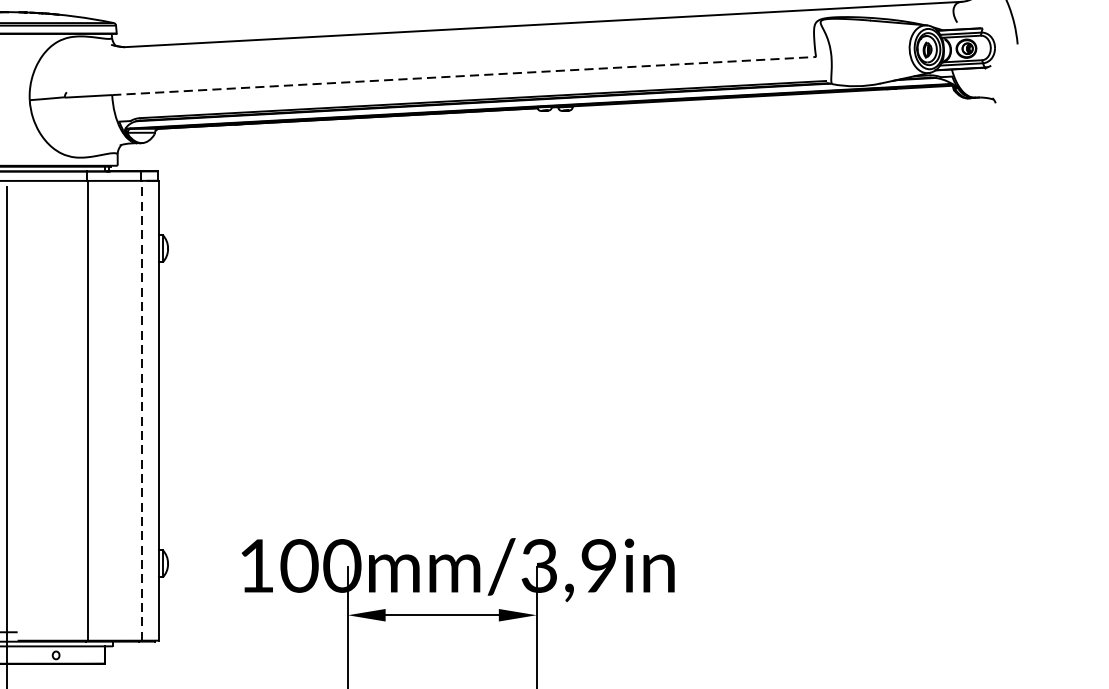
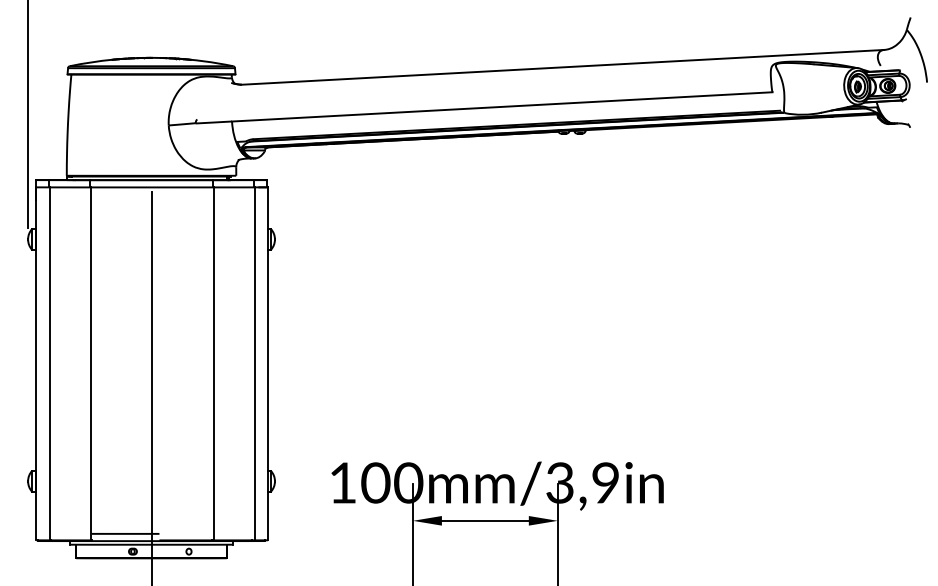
line: (464, 75) -> (502, 106), dashed -> solid
line: (141, 410) -> (254, 363), dashed -> solid

